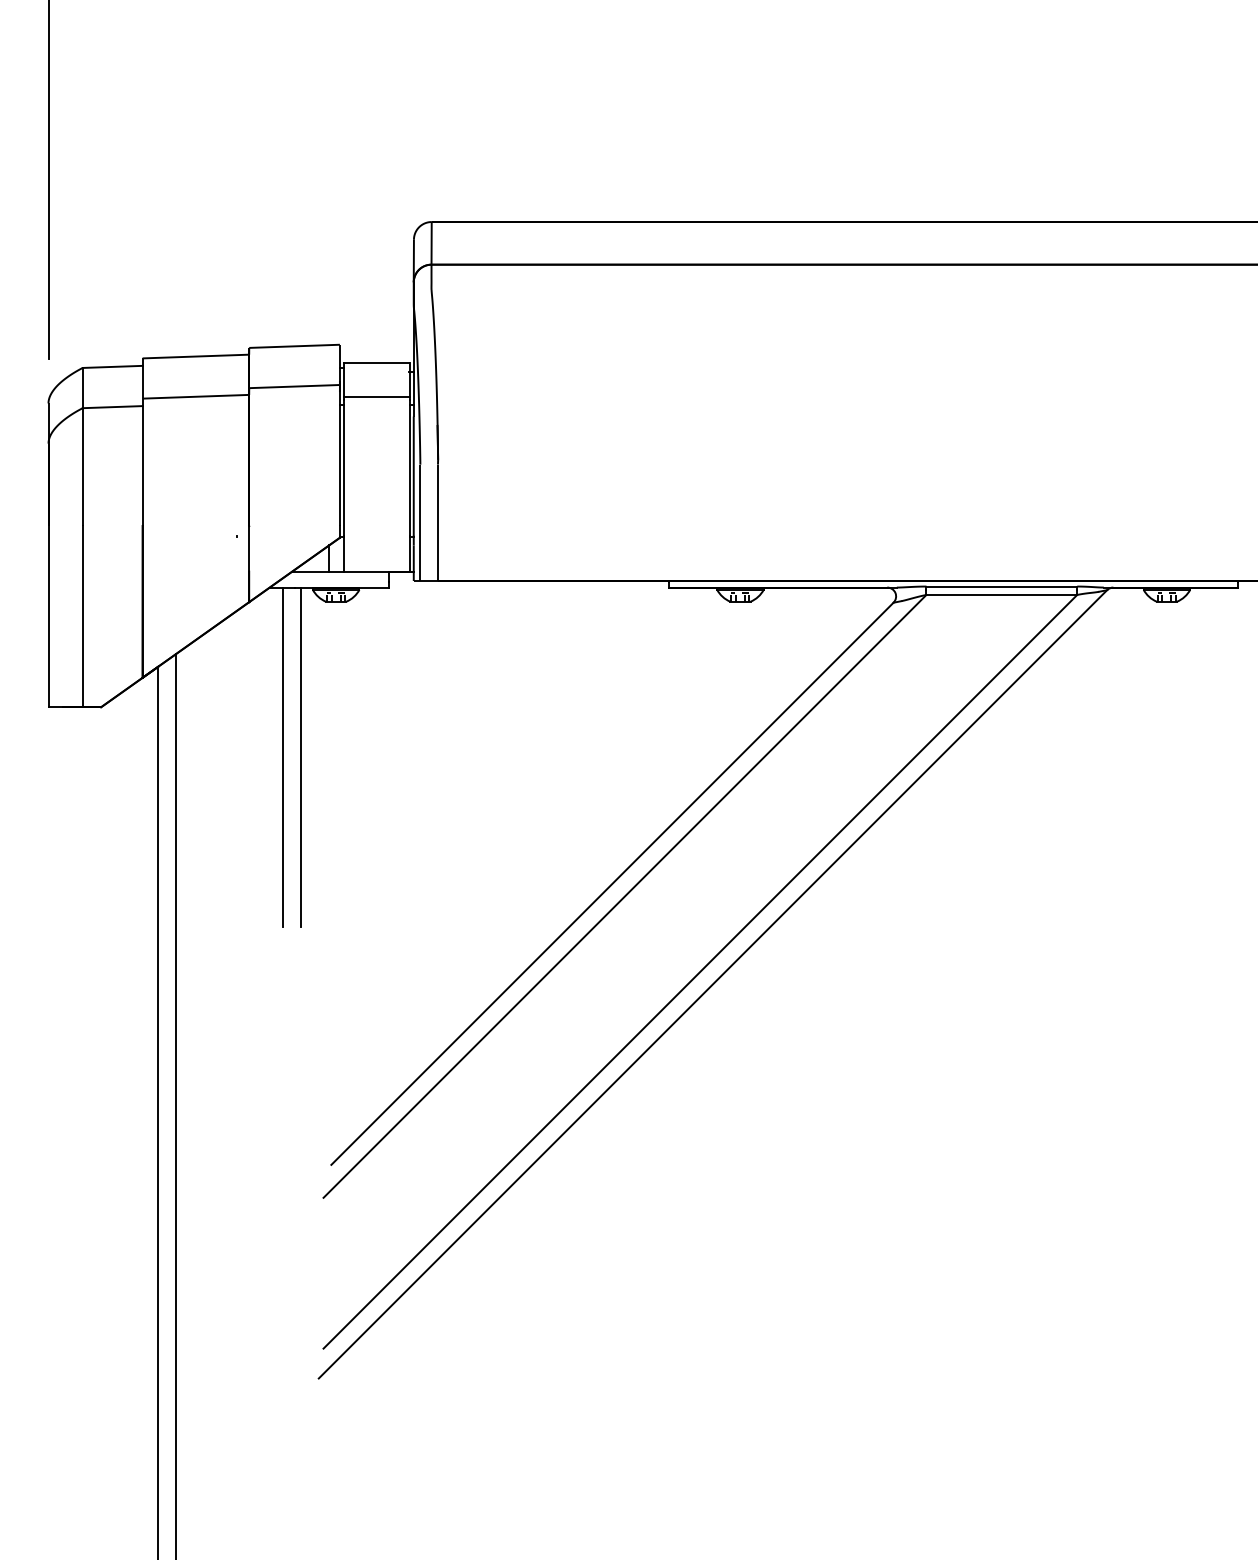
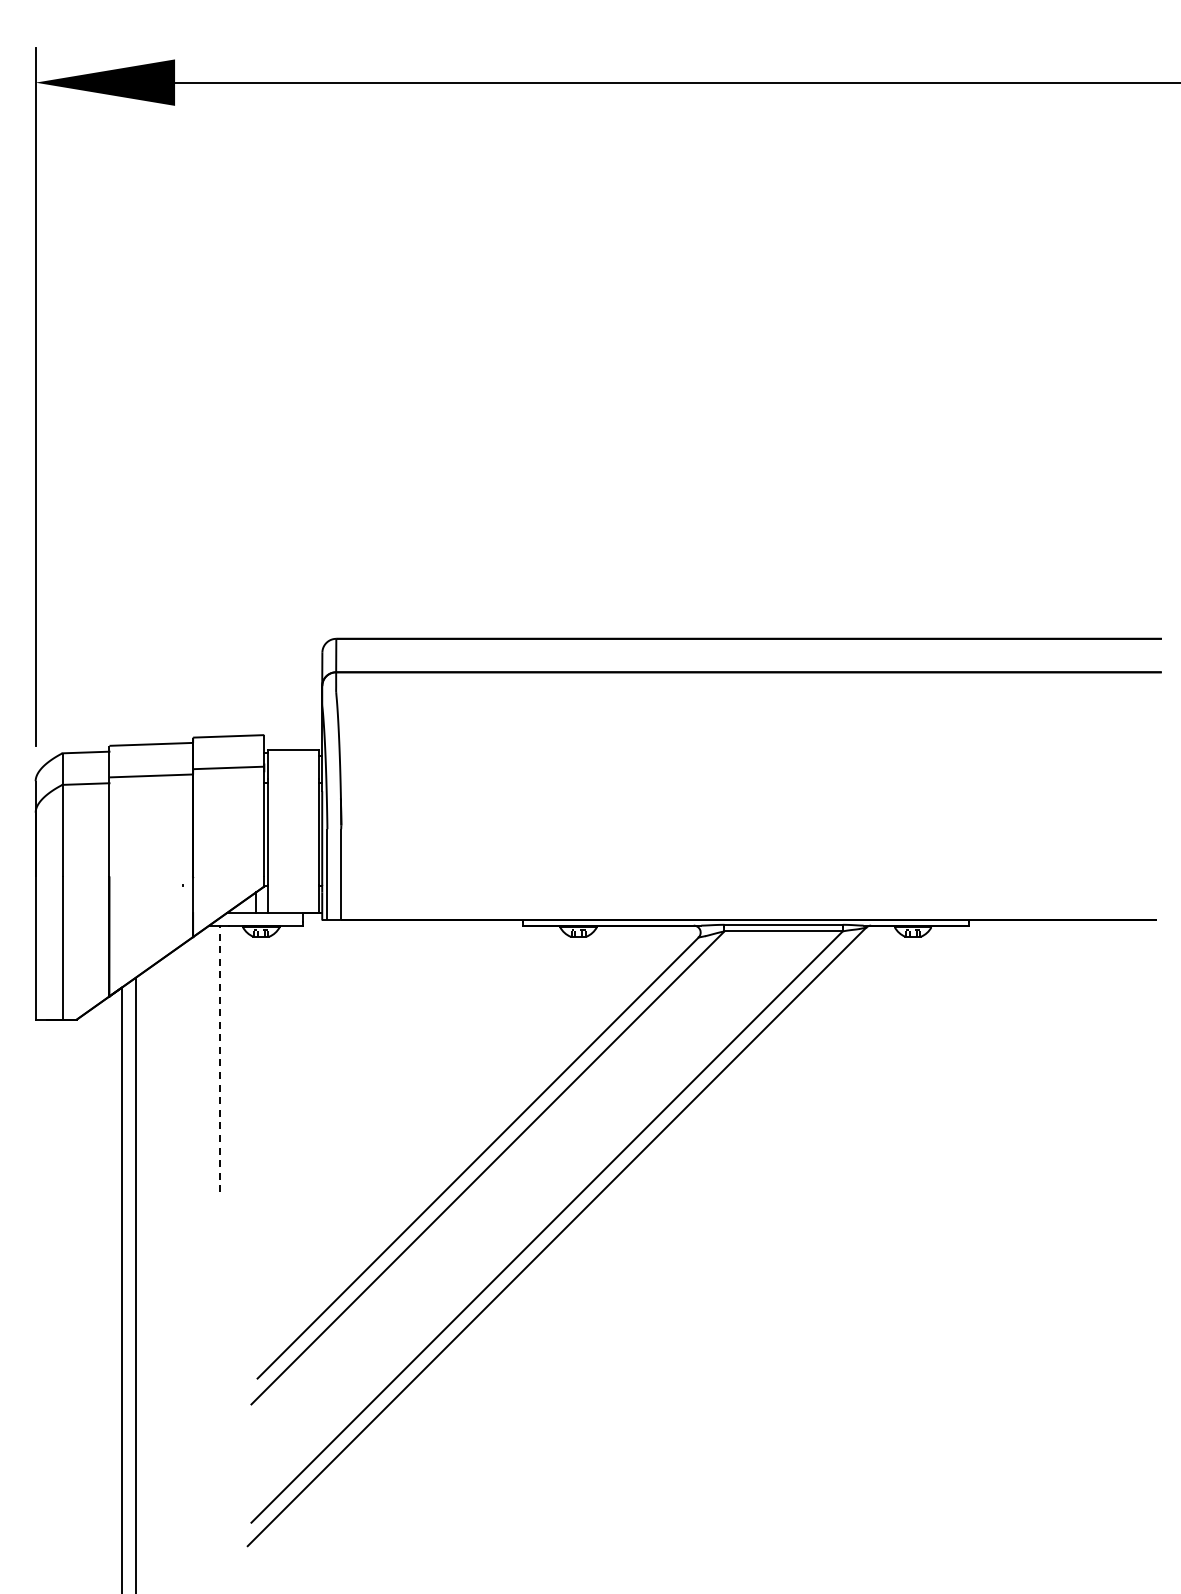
line: (375, 397) -> (292, 776), removed
line: (282, 756) -> (219, 1058), solid -> dashed
line: (300, 756) -> (233, 1058), removed

